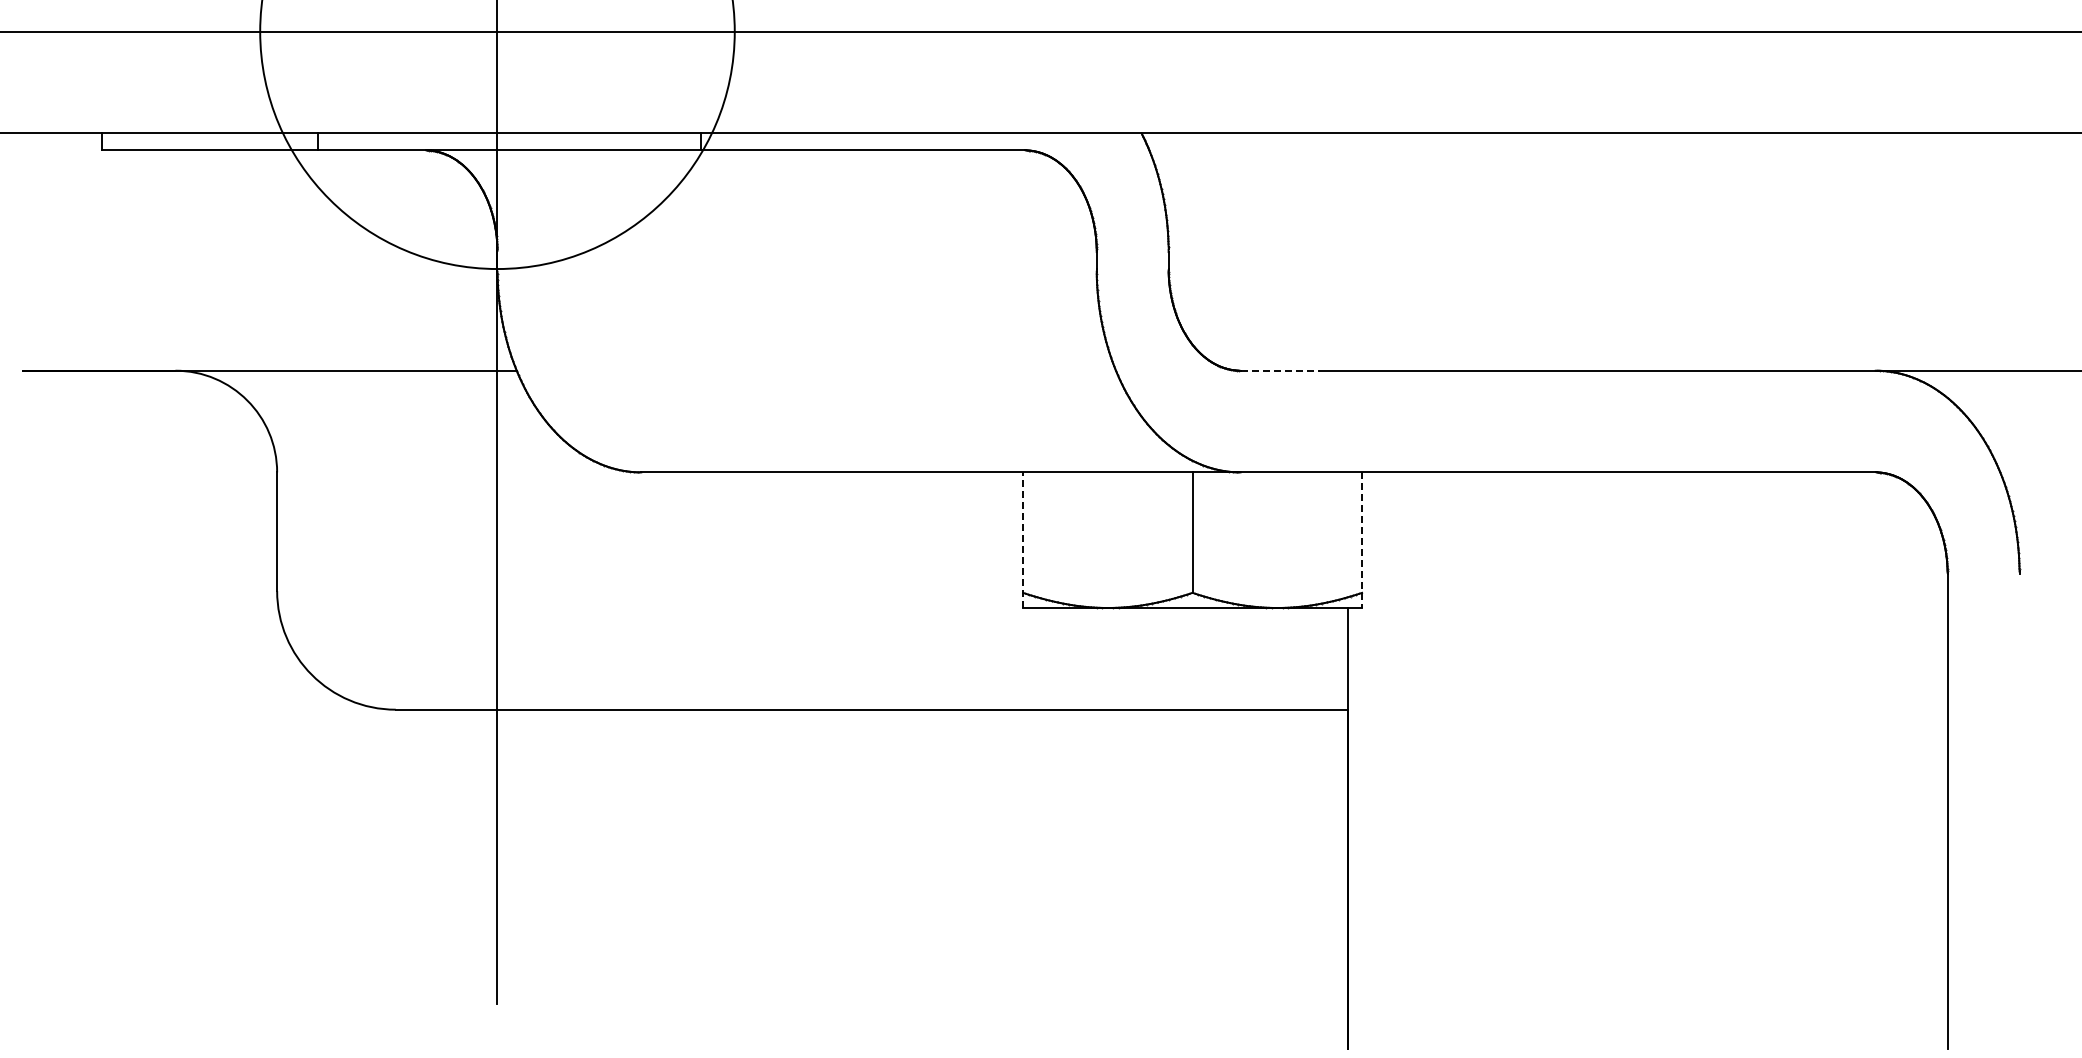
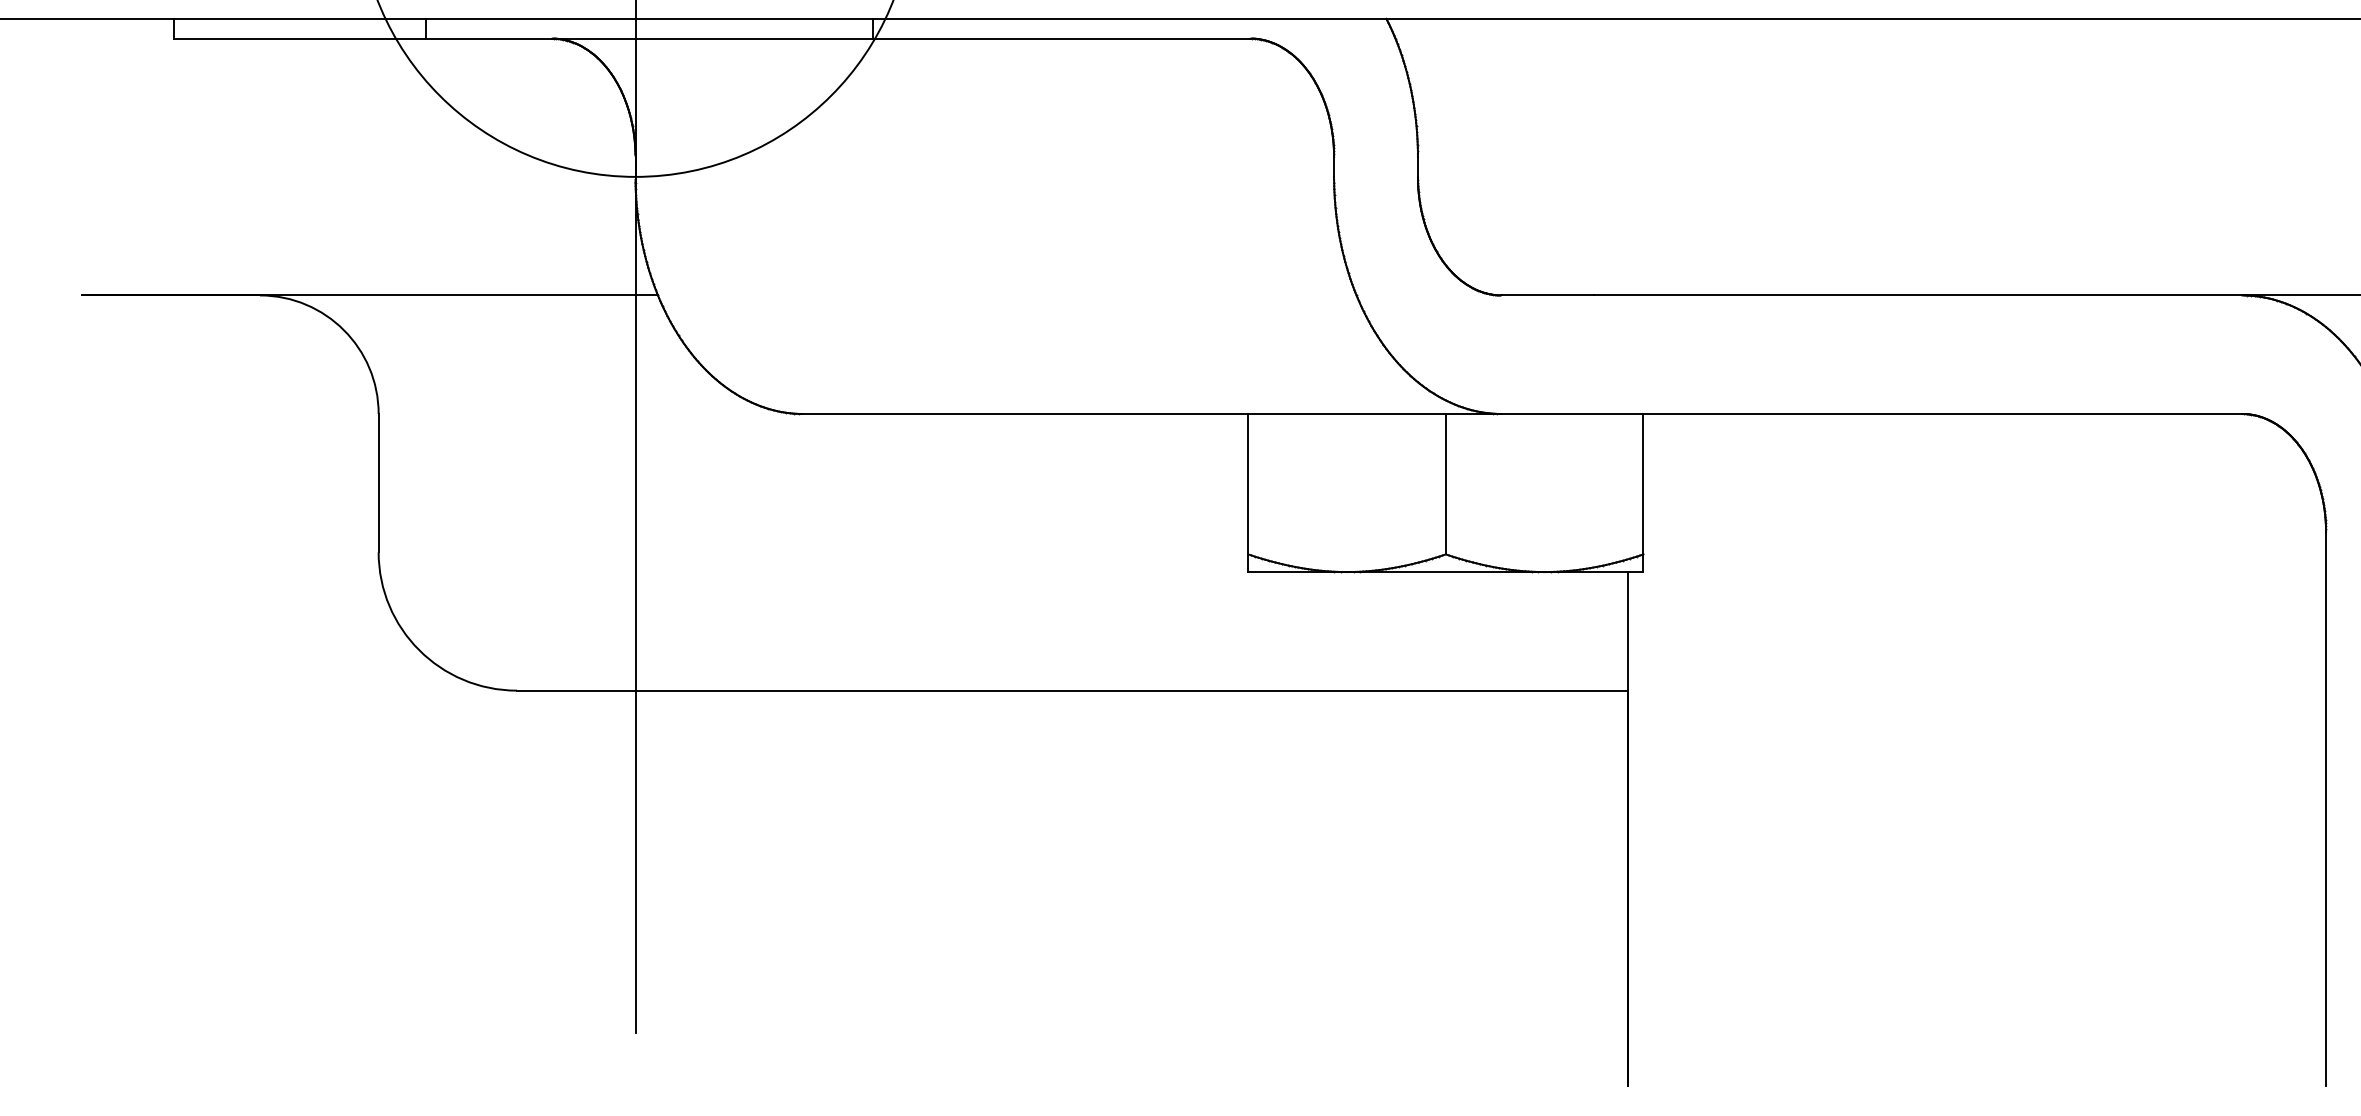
line: (1280, 370) -> (1548, 295), dashed -> solid
line: (1023, 540) -> (1248, 493), dashed -> solid
line: (1362, 540) -> (1643, 493), dashed -> solid

